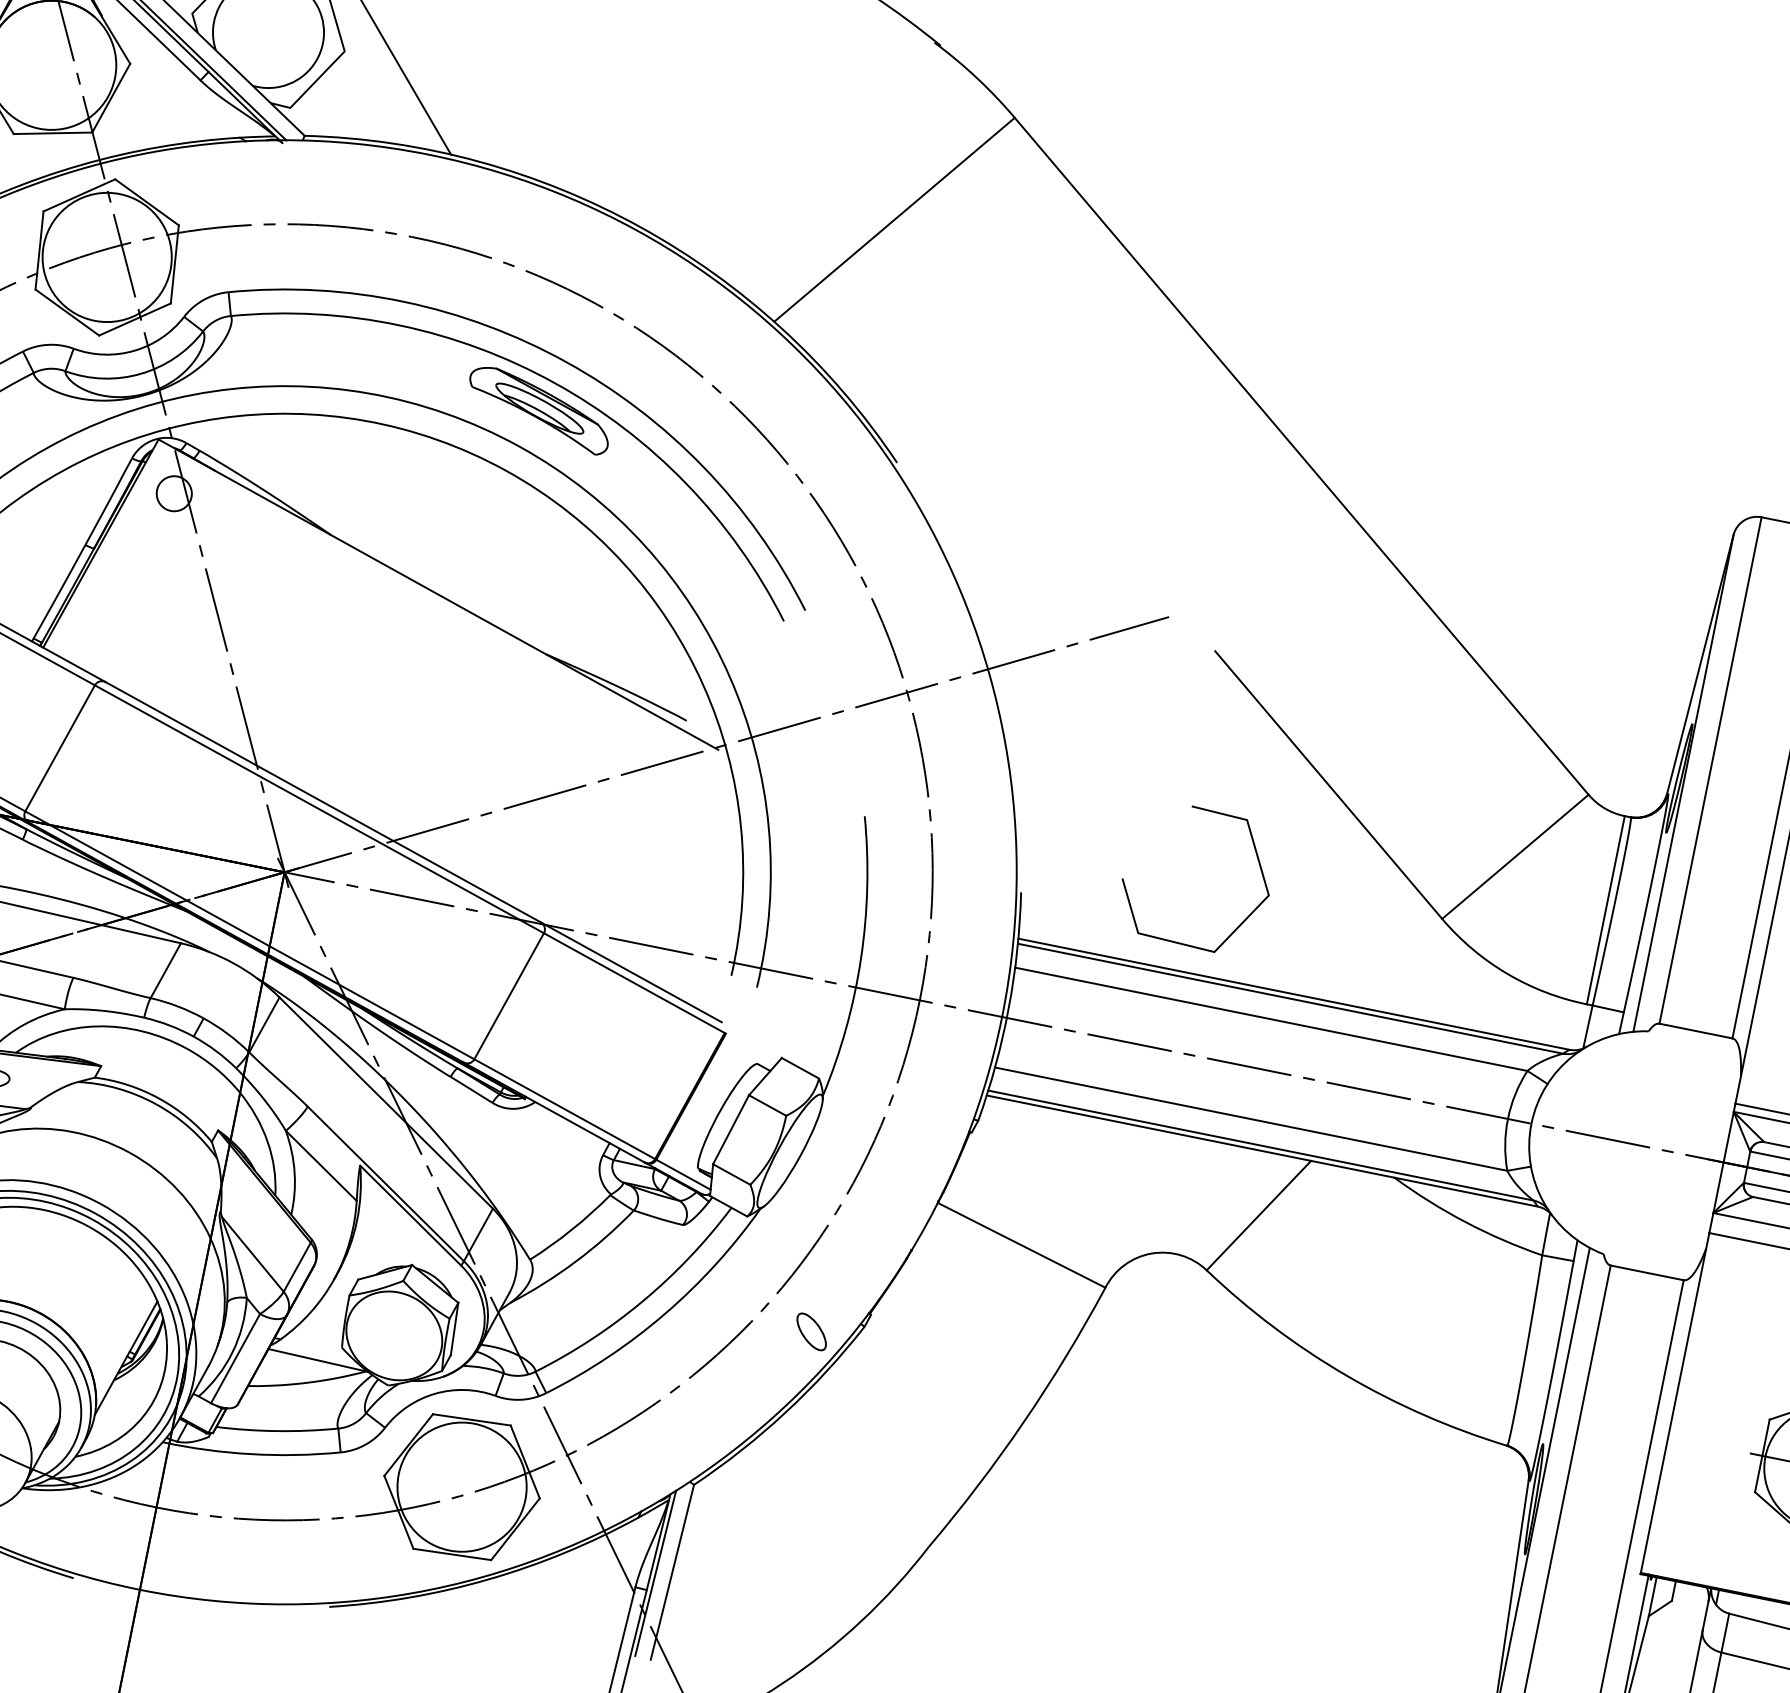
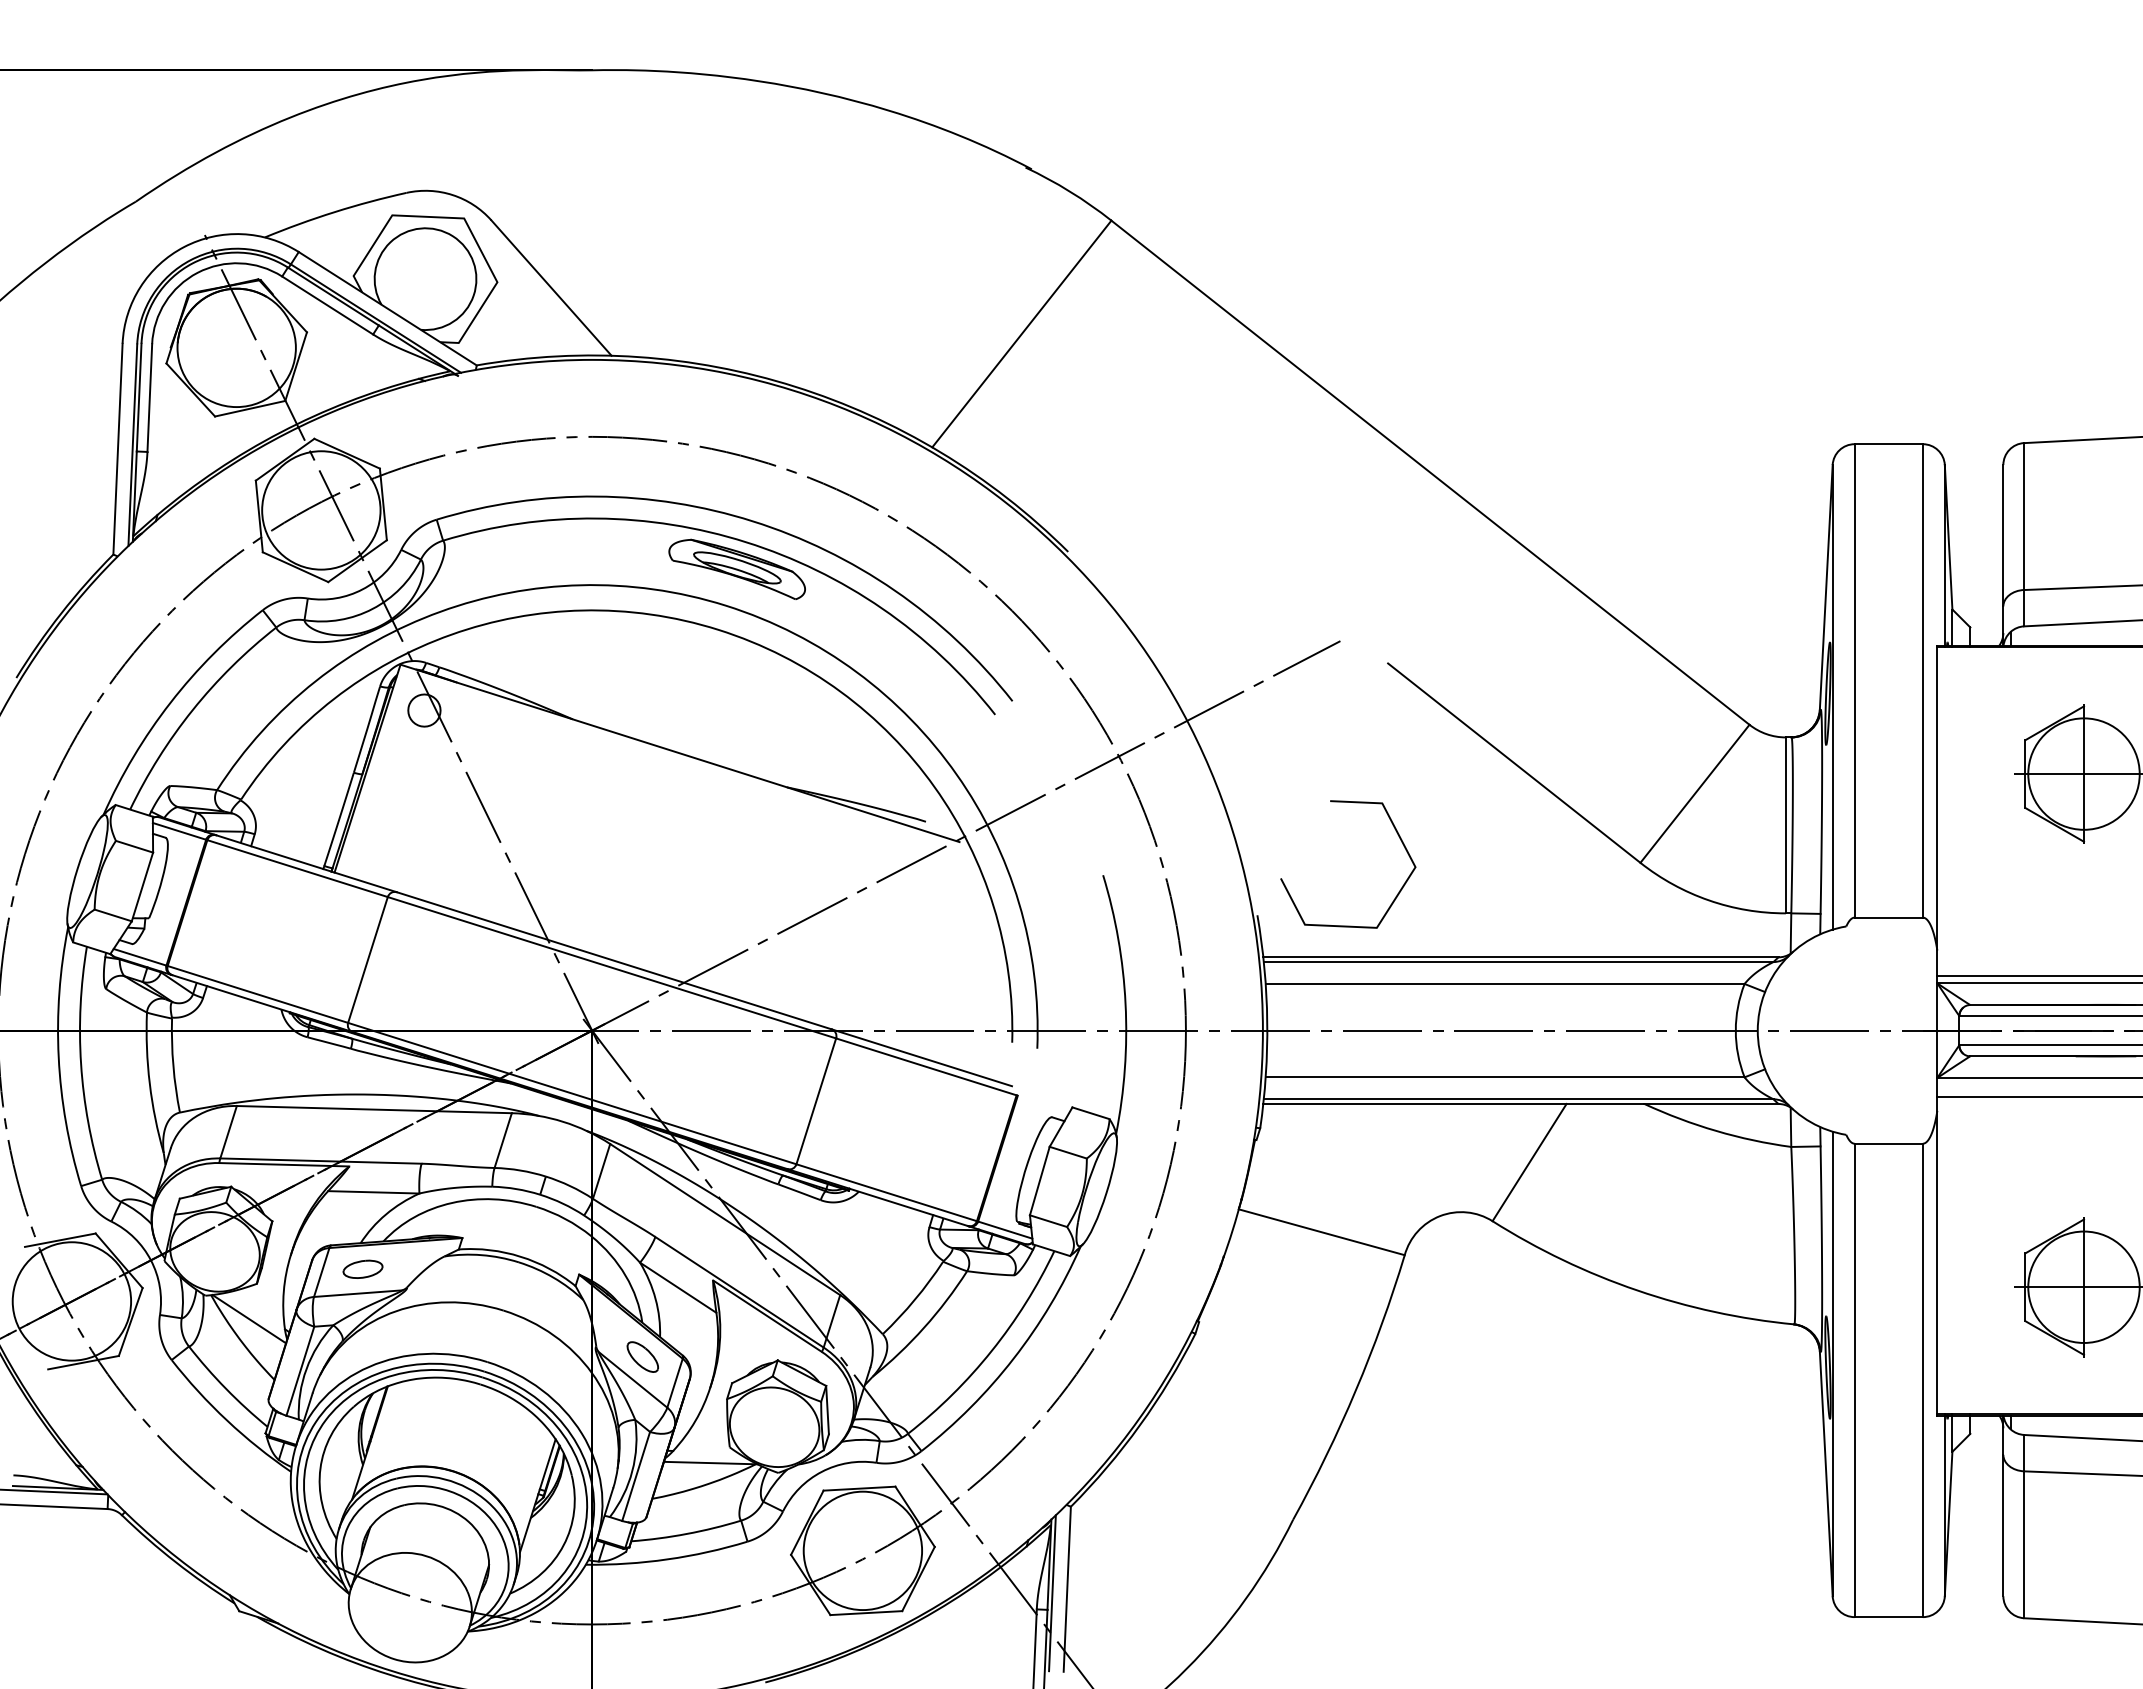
curve: (1245, 917) -> (1398, 891), moved
part: (811, 1331) -> (642, 1356), moved

